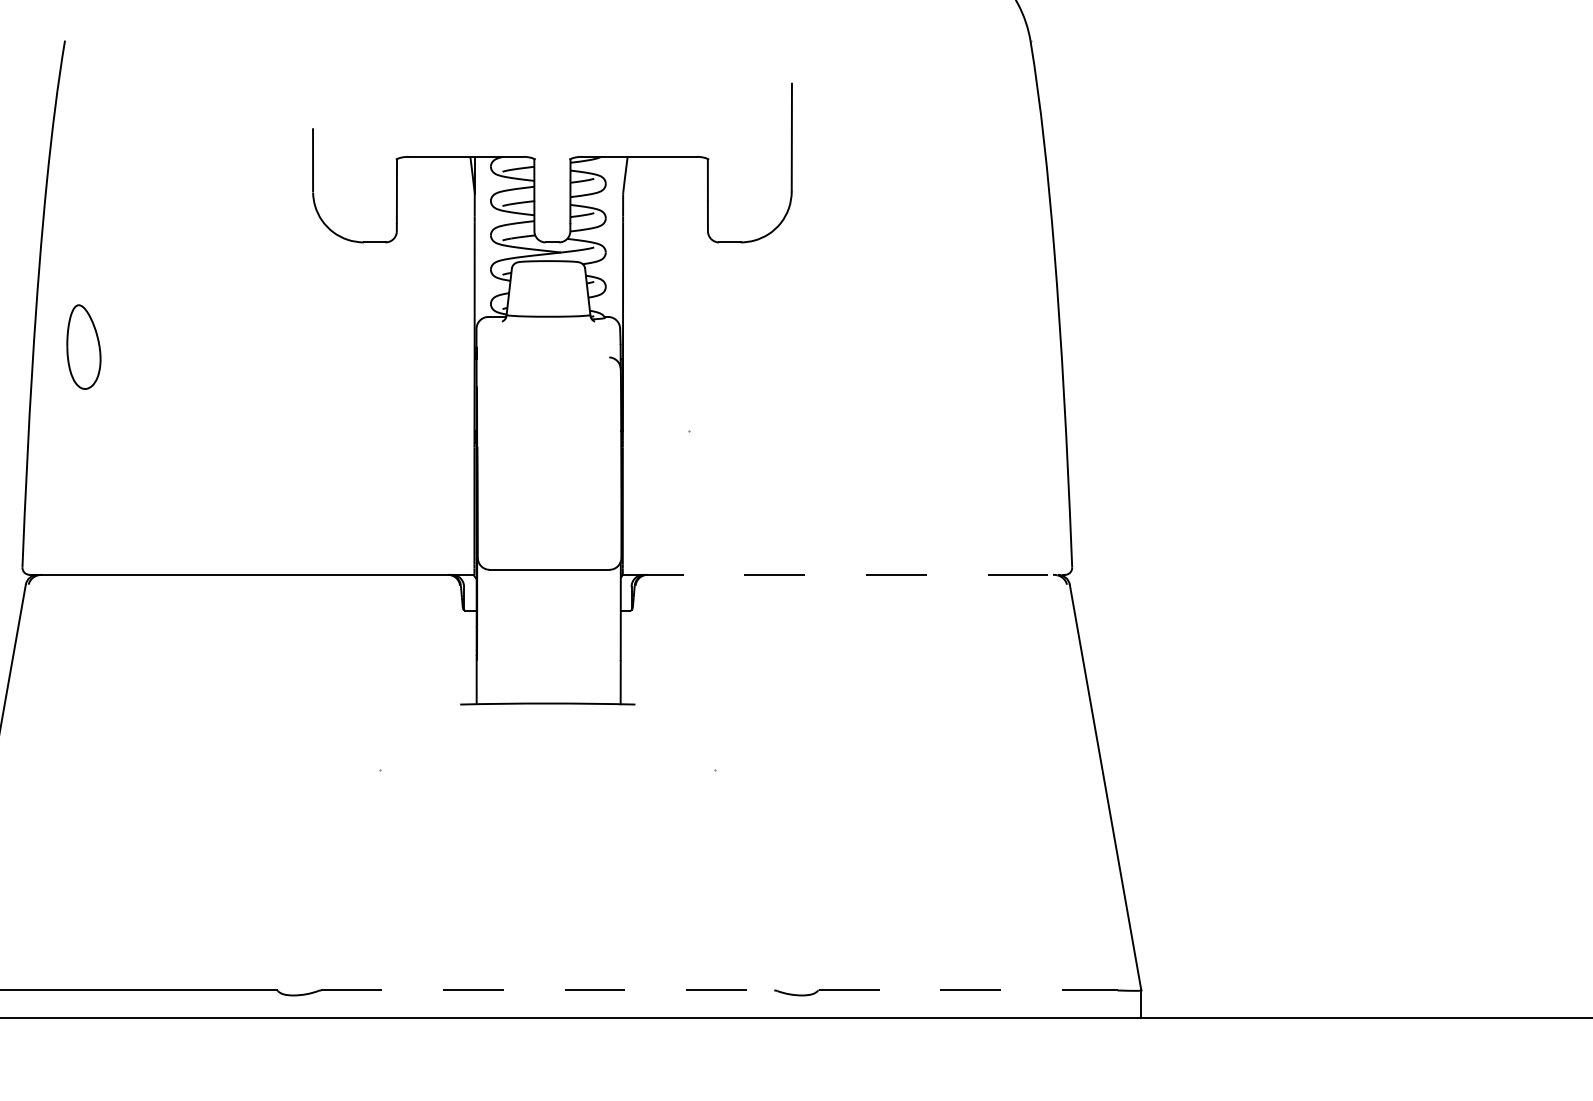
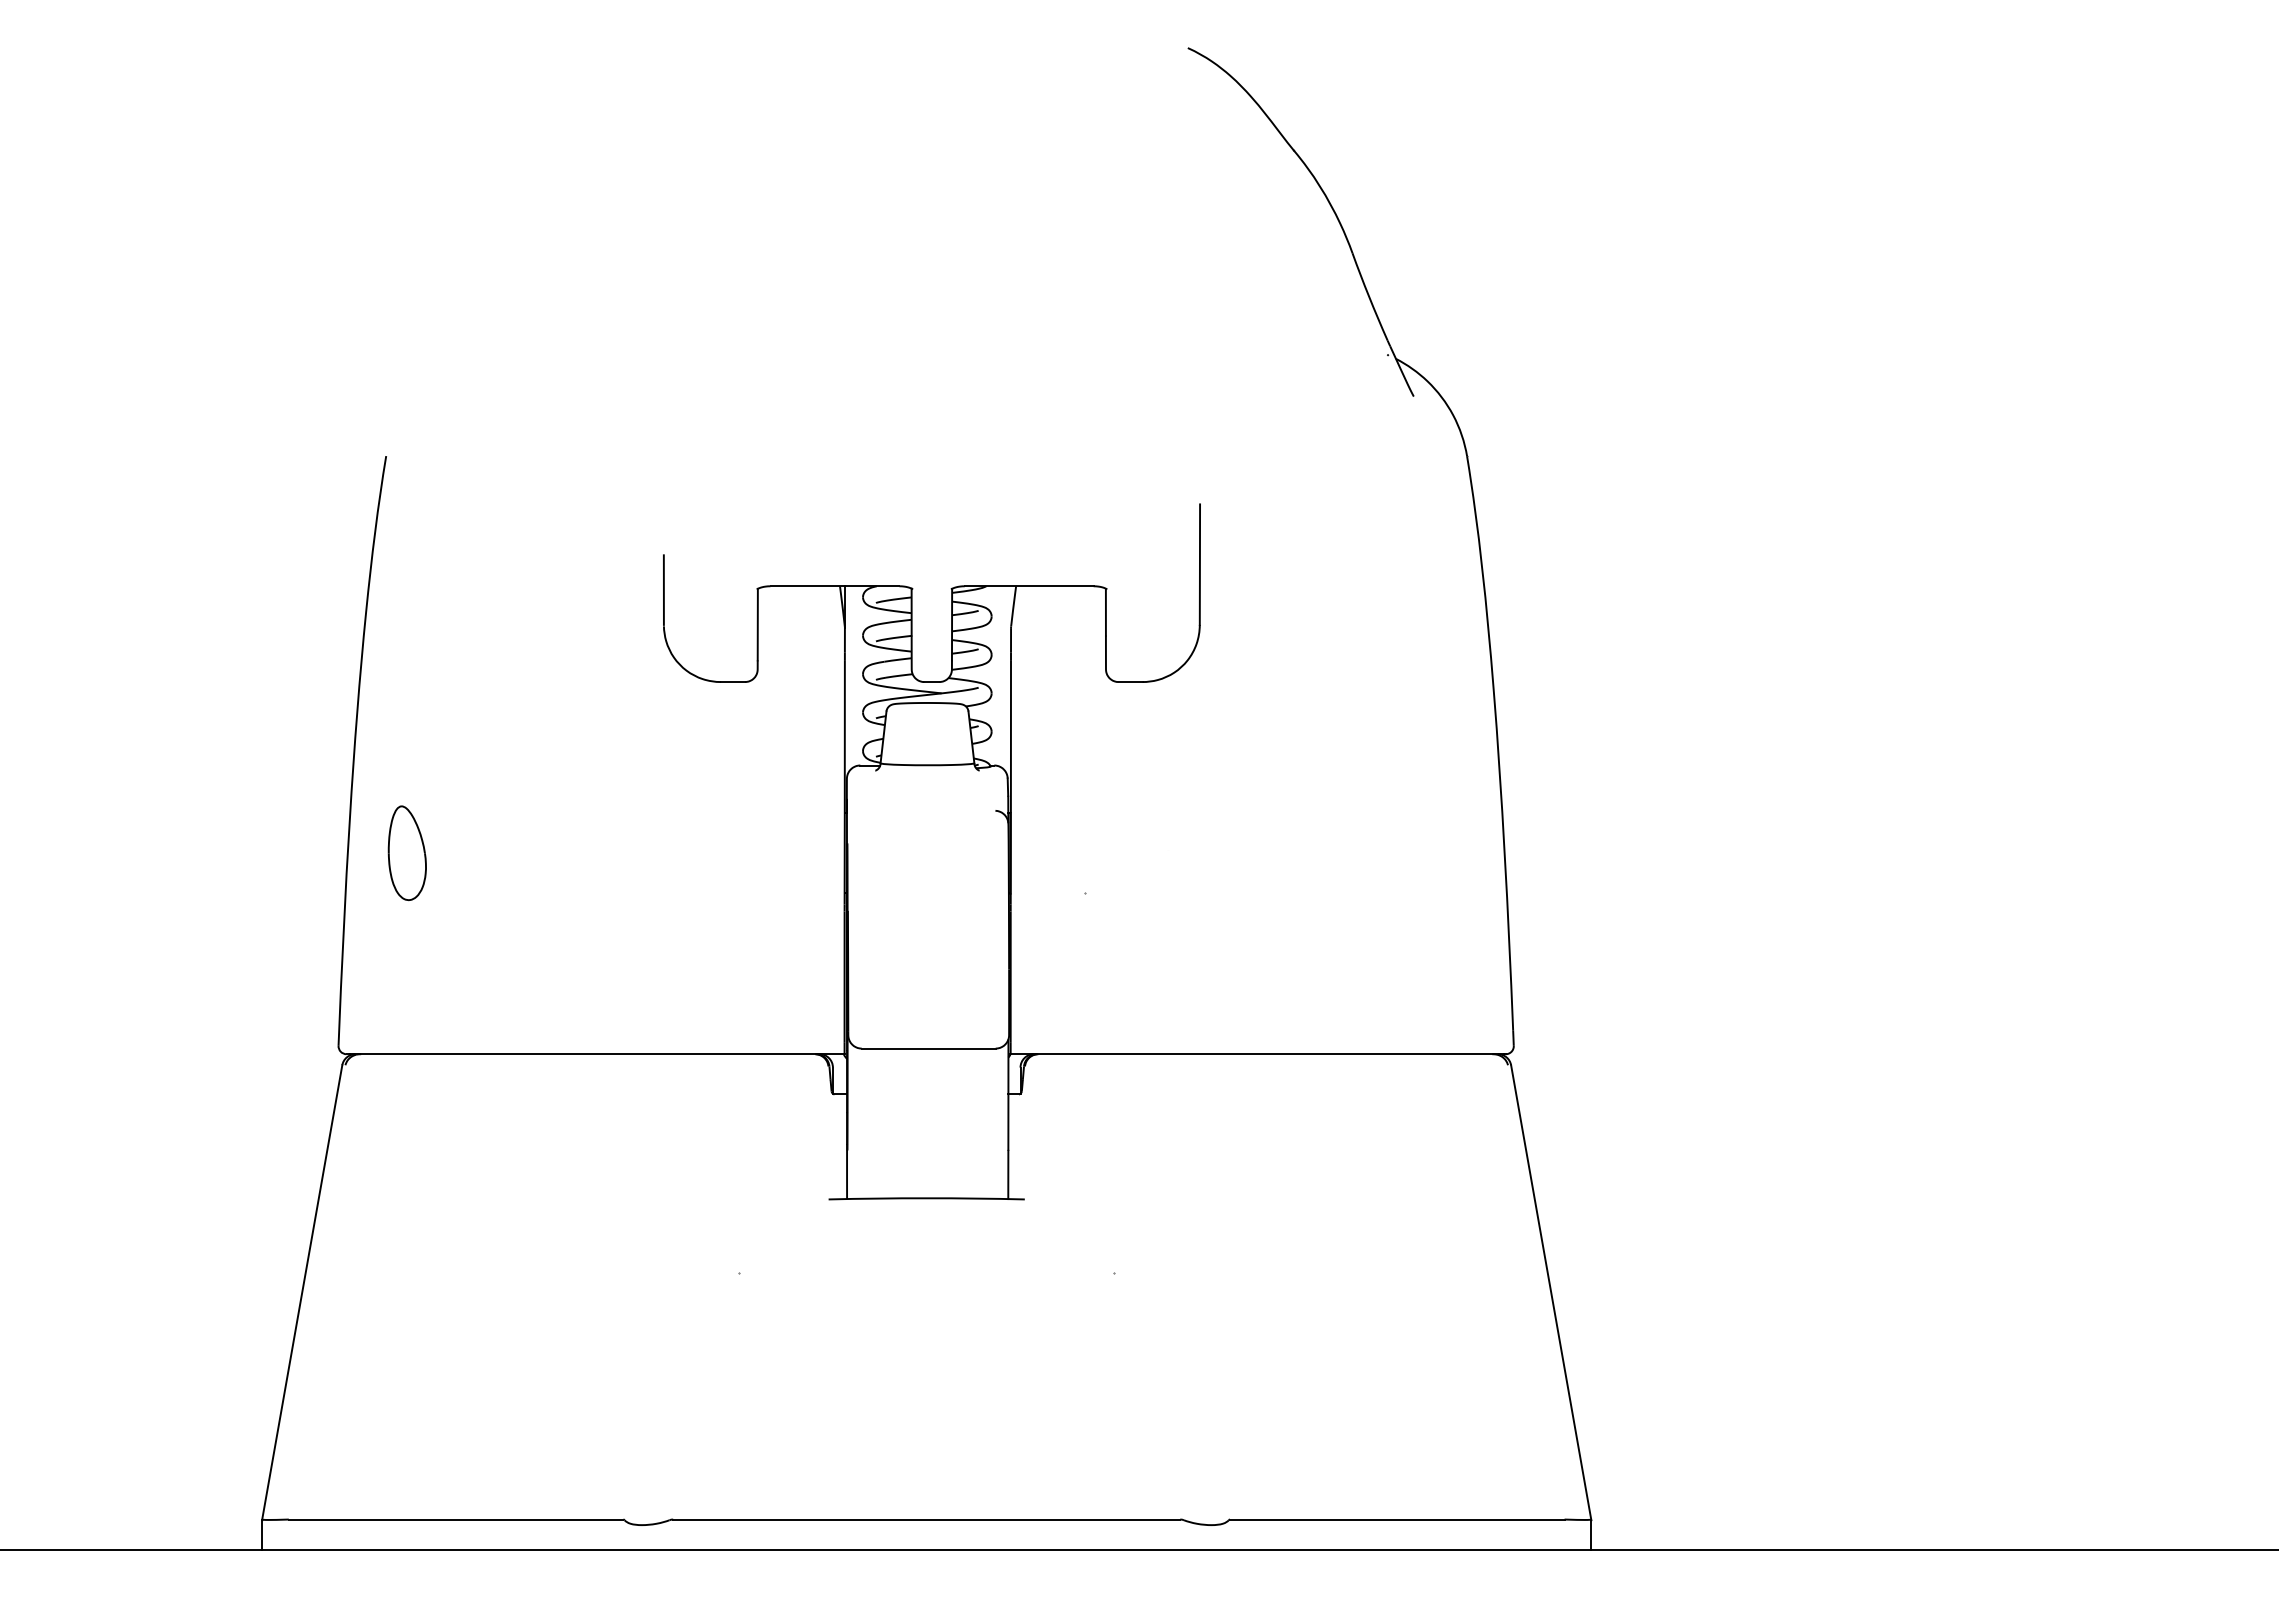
part: (83, 347) -> (406, 853), moved
line: (843, 575) -> (1257, 1054), dashed -> solid
line: (548, 990) -> (927, 1519), dashed -> solid
line: (968, 990) -> (1397, 1519), dashed -> solid

